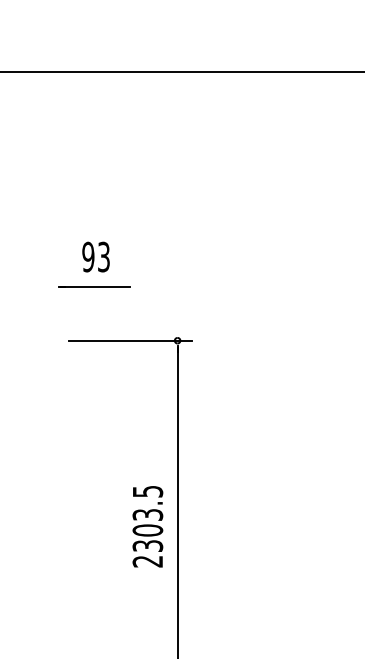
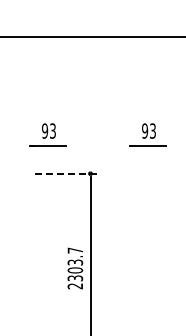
part: (289, 263) -> (147, 134), added
line: (130, 340) -> (66, 173), solid -> dashed
text: (148, 491) -> (75, 250), 2303.5 -> 2303.7

